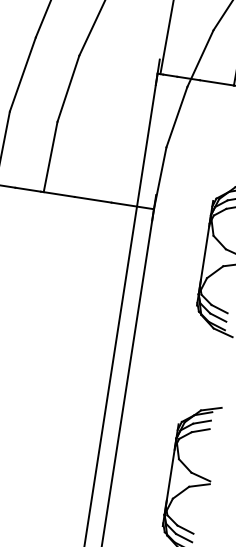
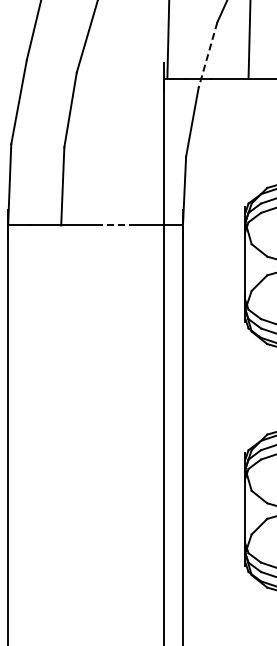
line: (200, 58) -> (207, 55), solid -> dashed
line: (93, 199) -> (116, 225), solid -> dashed

